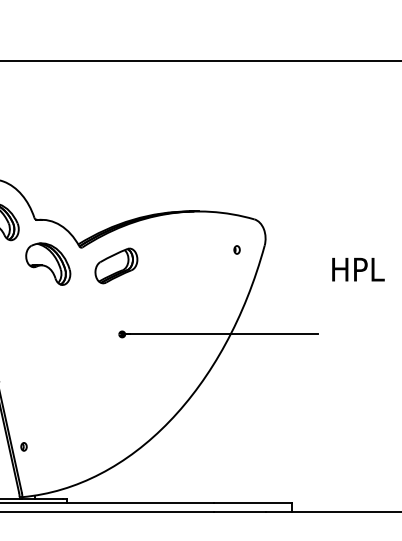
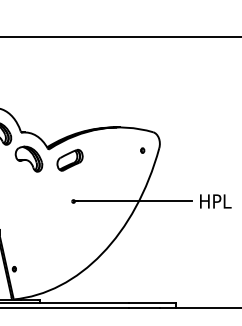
text: (357, 269) -> (215, 201), moved

